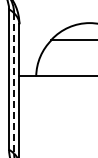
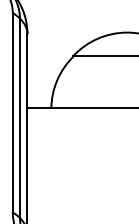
line: (14, 83) -> (20, 118), dashed -> solid

